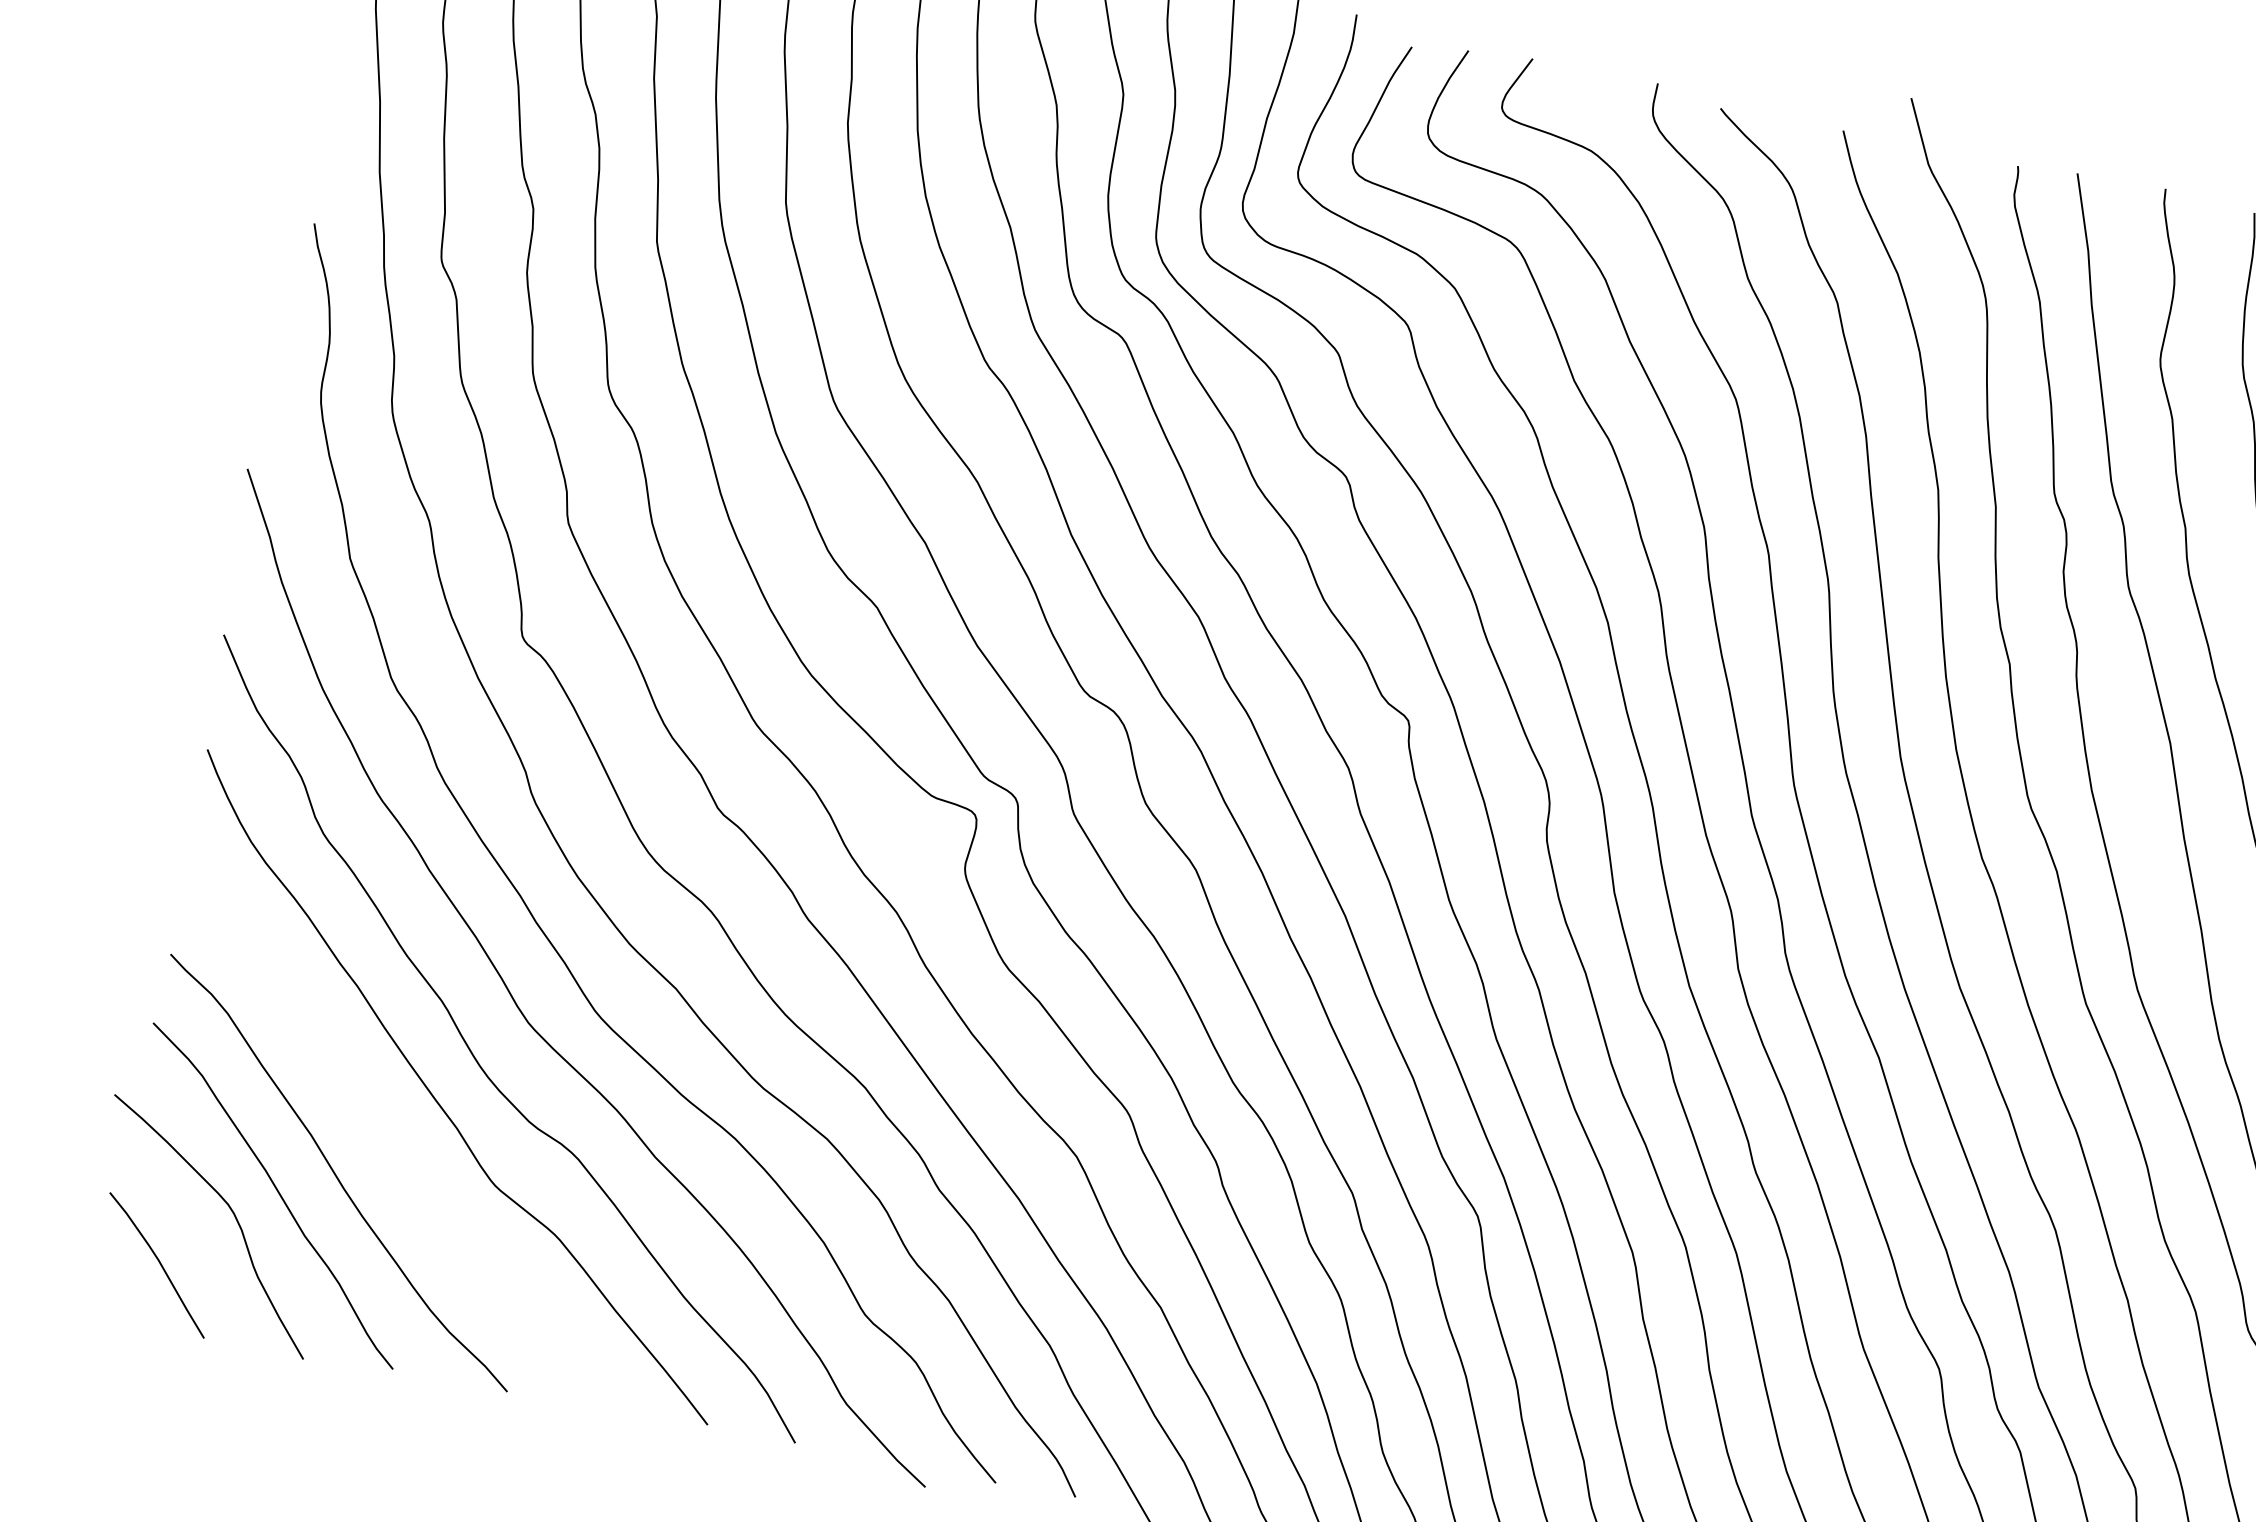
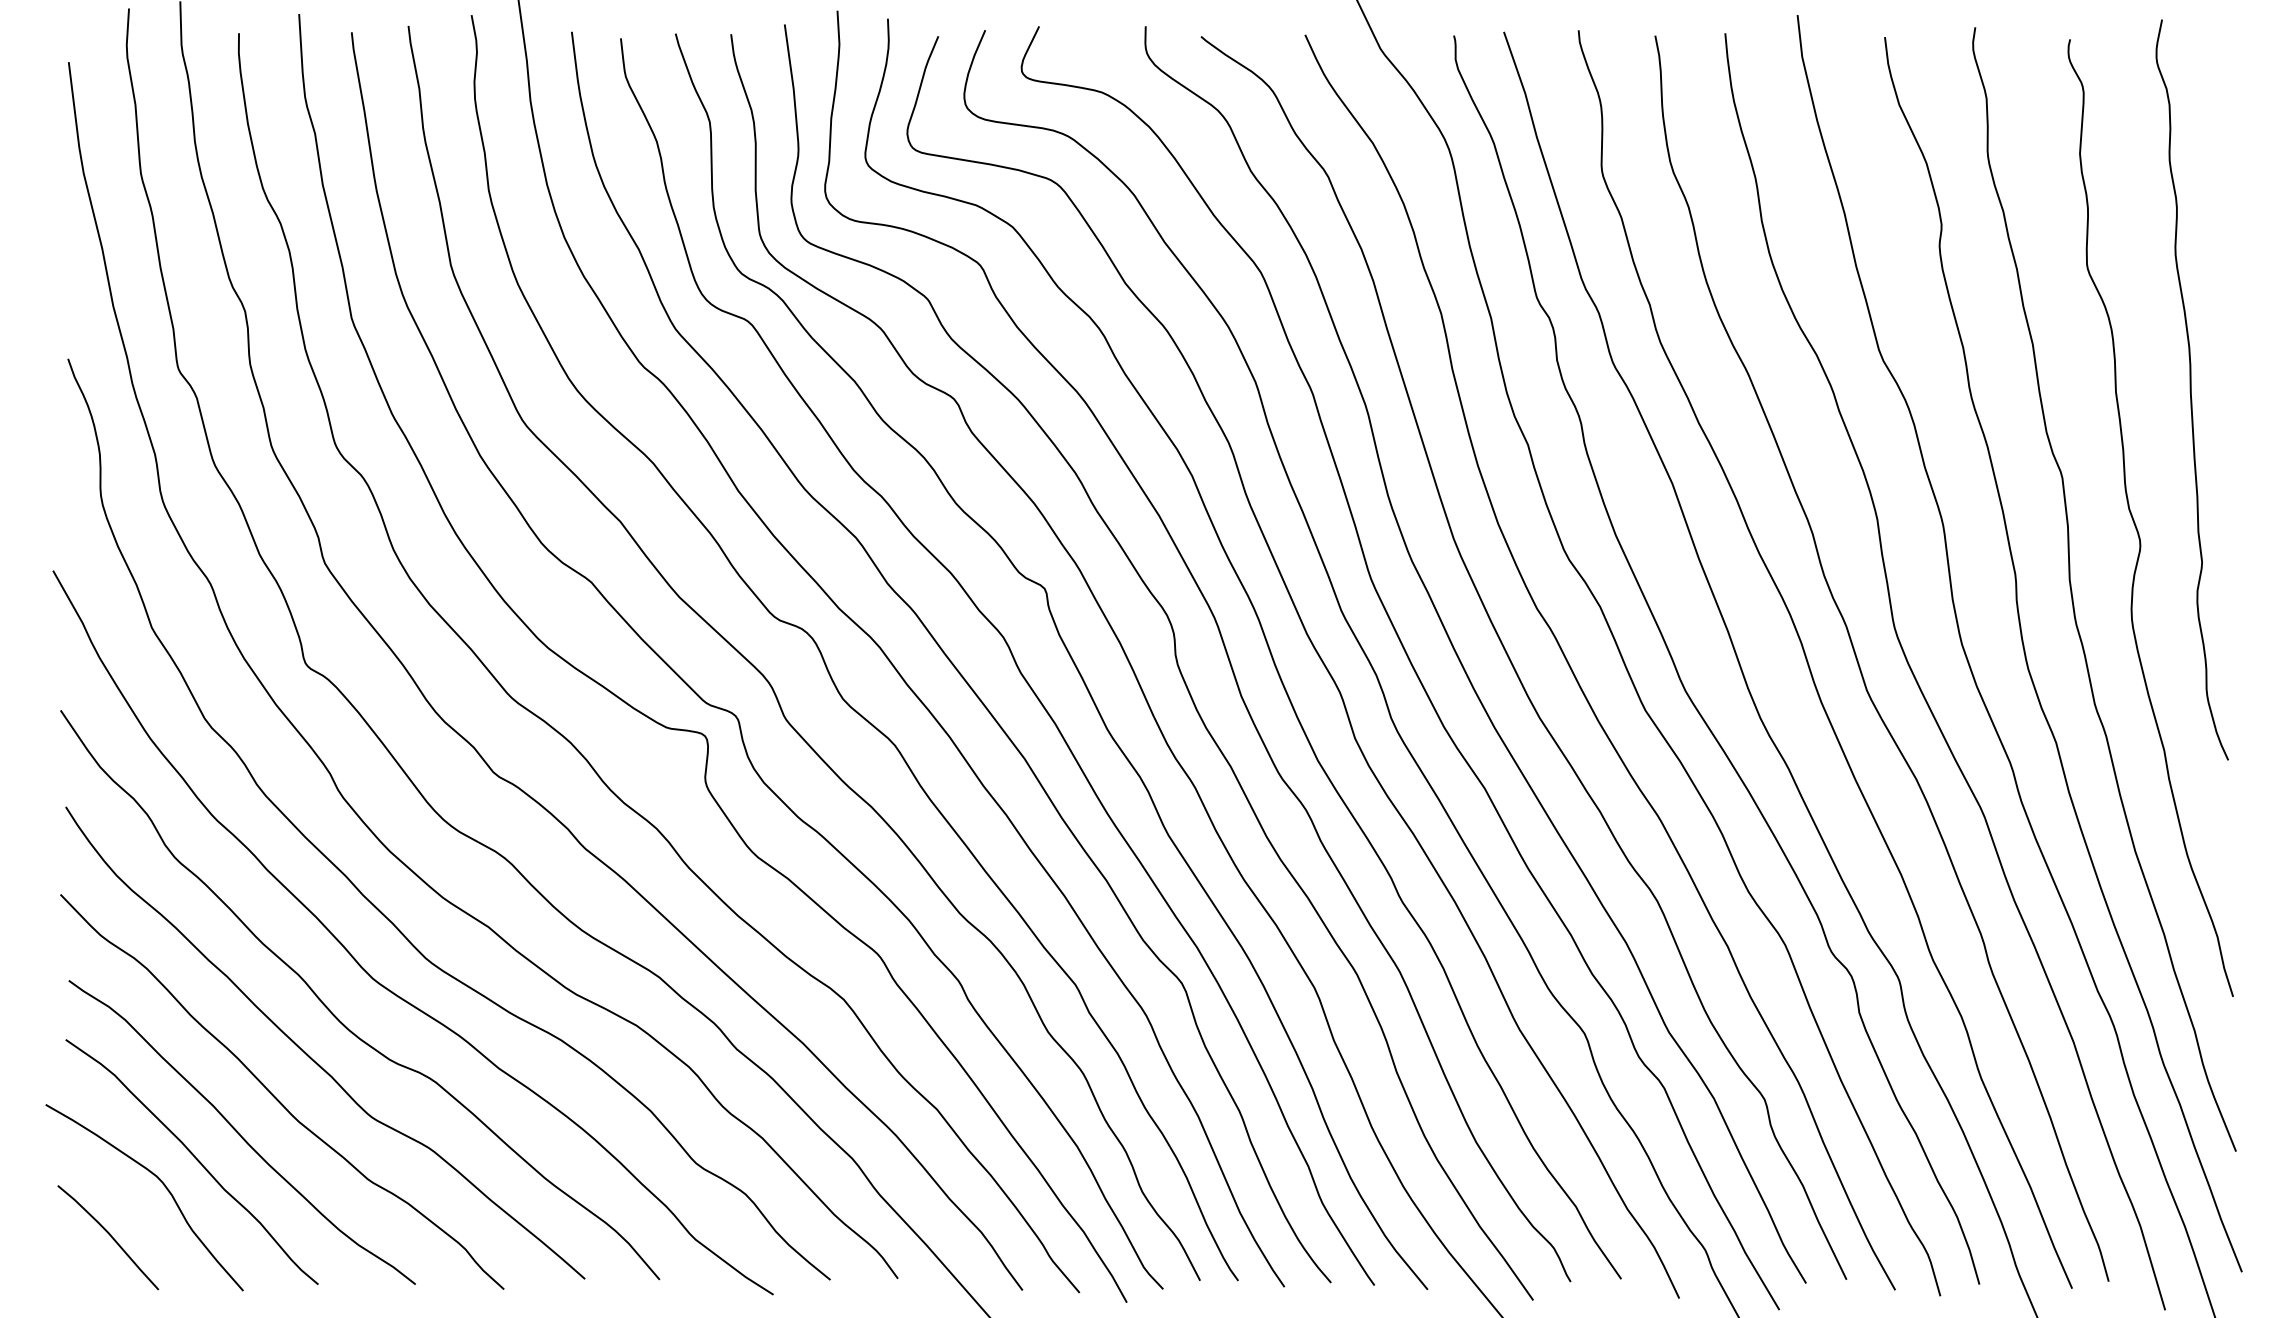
curve: (387, 1139) -> (276, 1097), added

